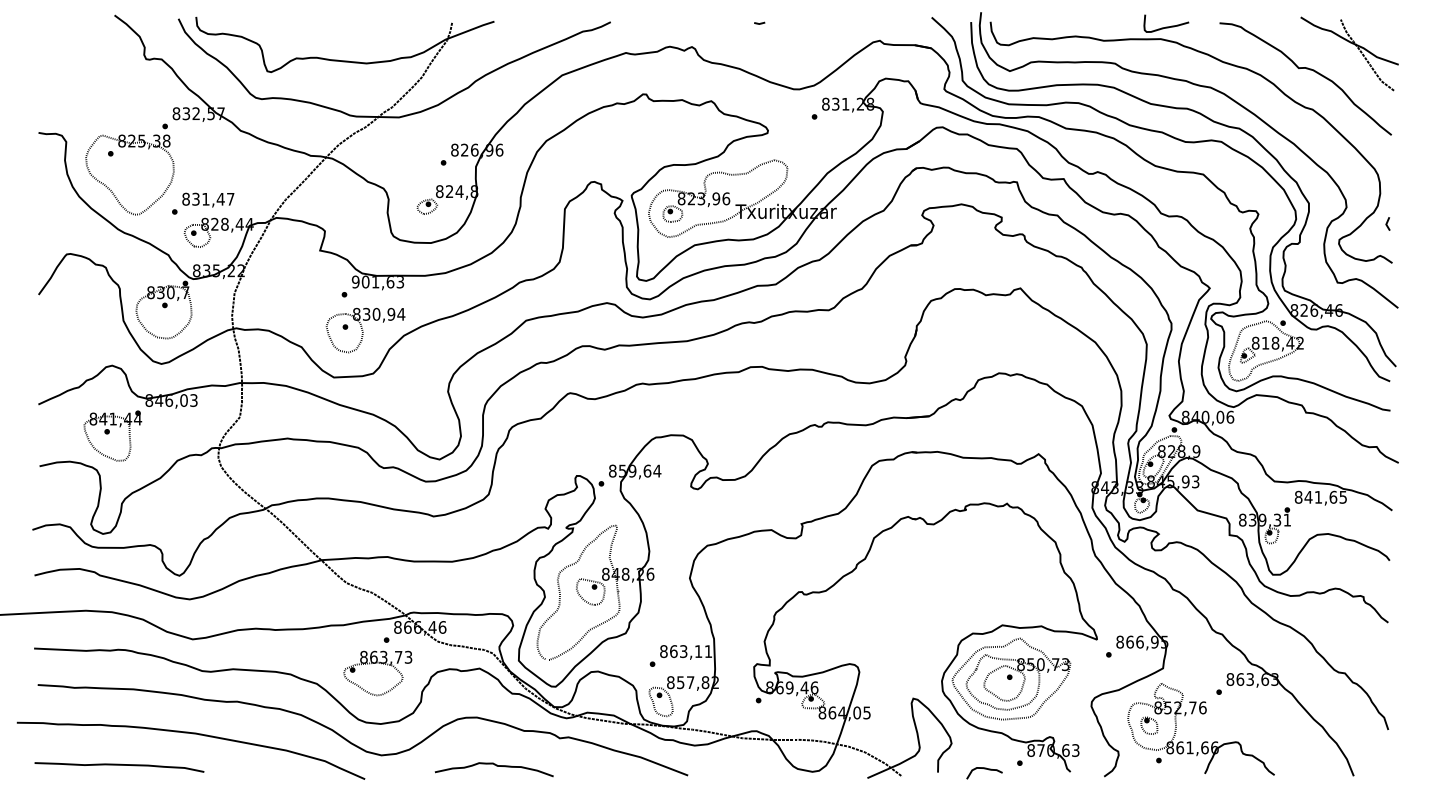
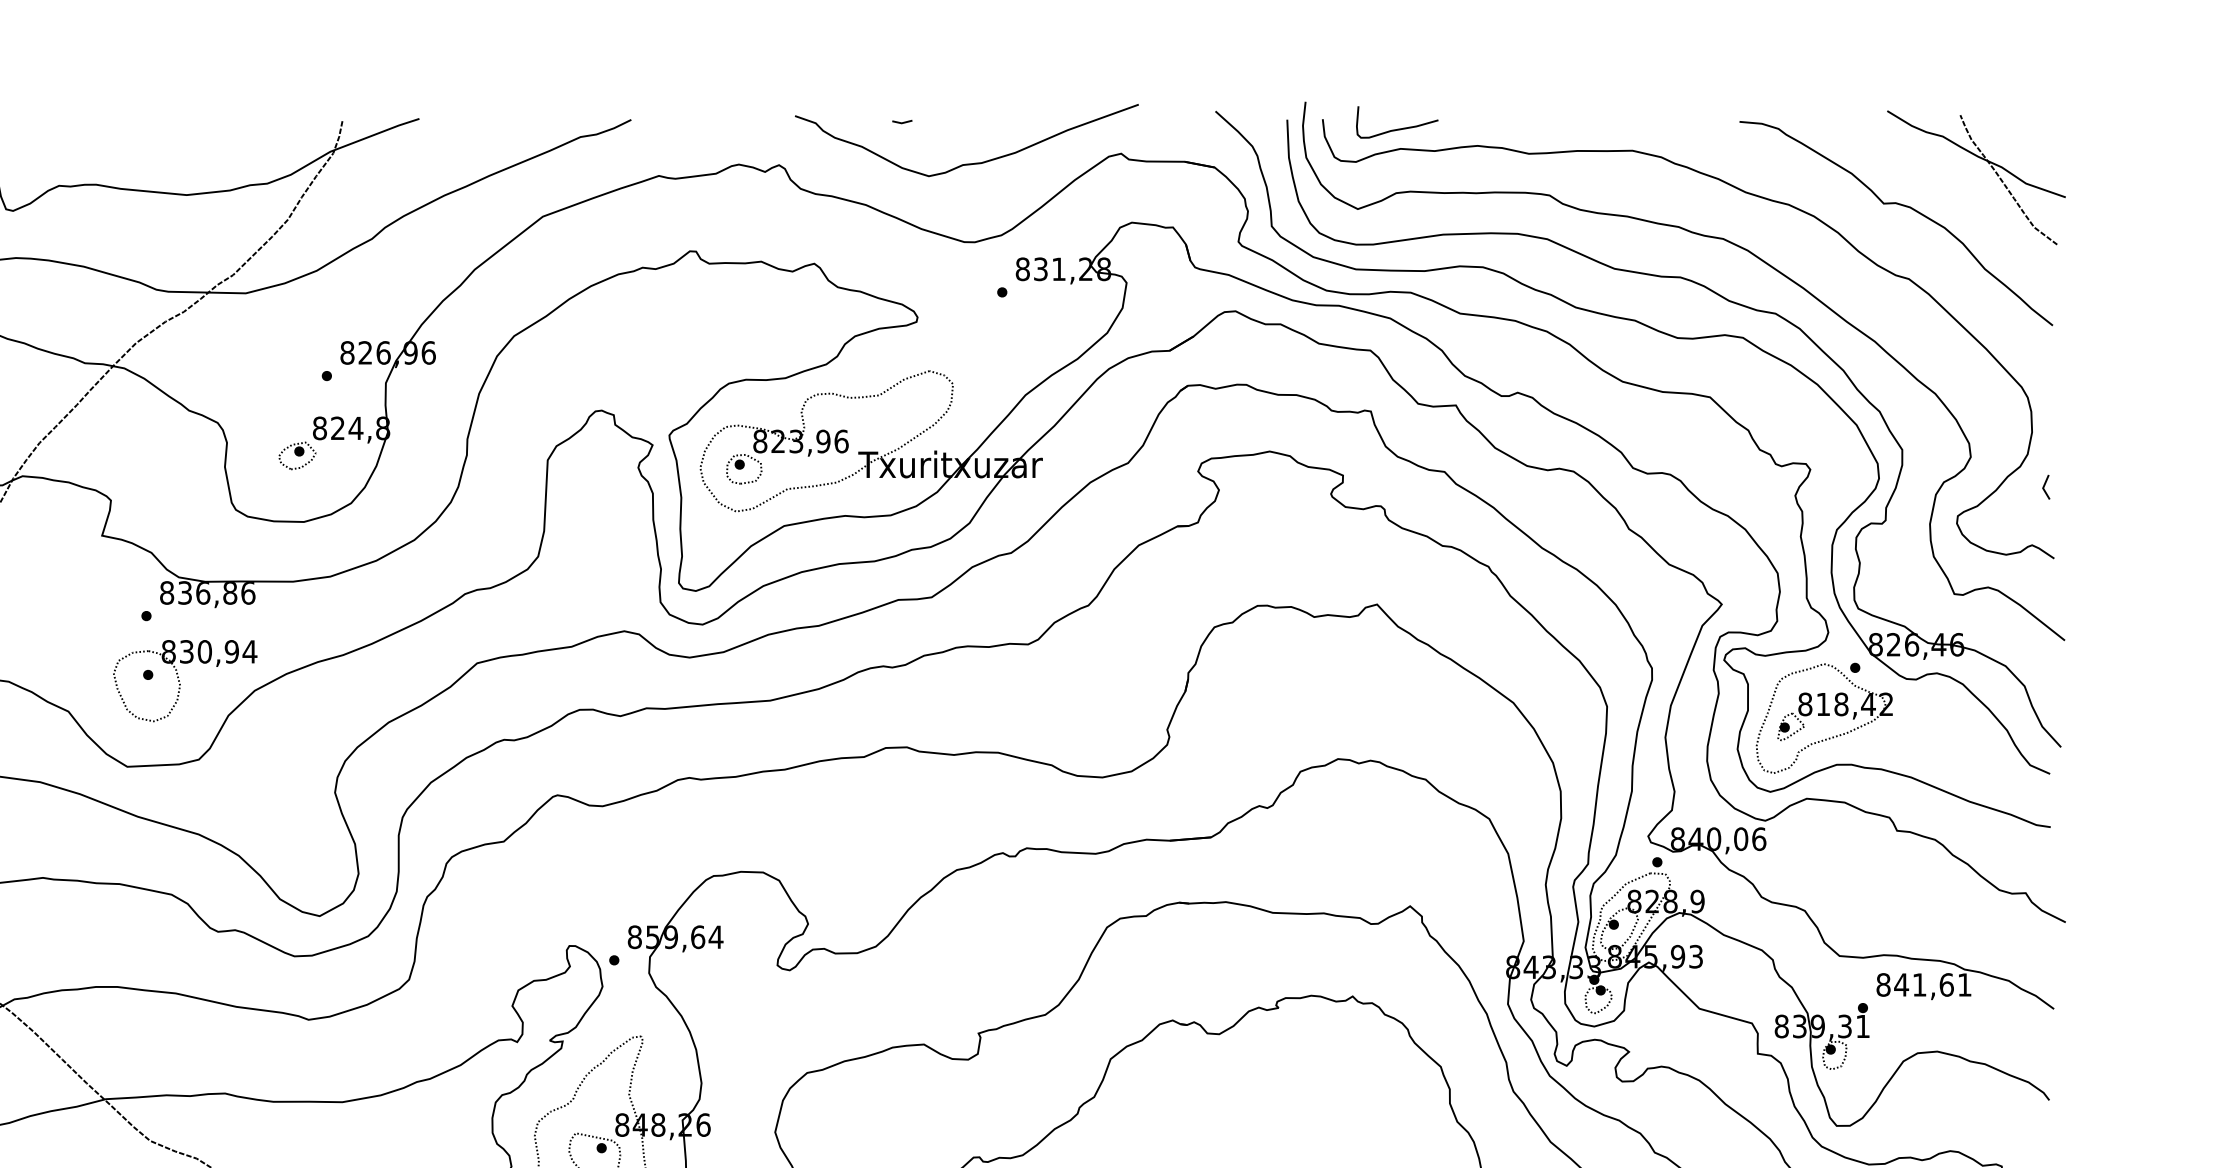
curve: (1166, 26) -> (1397, 127), moved
curve: (794, 45) -> (965, 162), added
text: (377, 281) -> (206, 591), 901,63 -> 836,86
text: (1342, 497) -> (1963, 985), 841,65 -> 841,61

